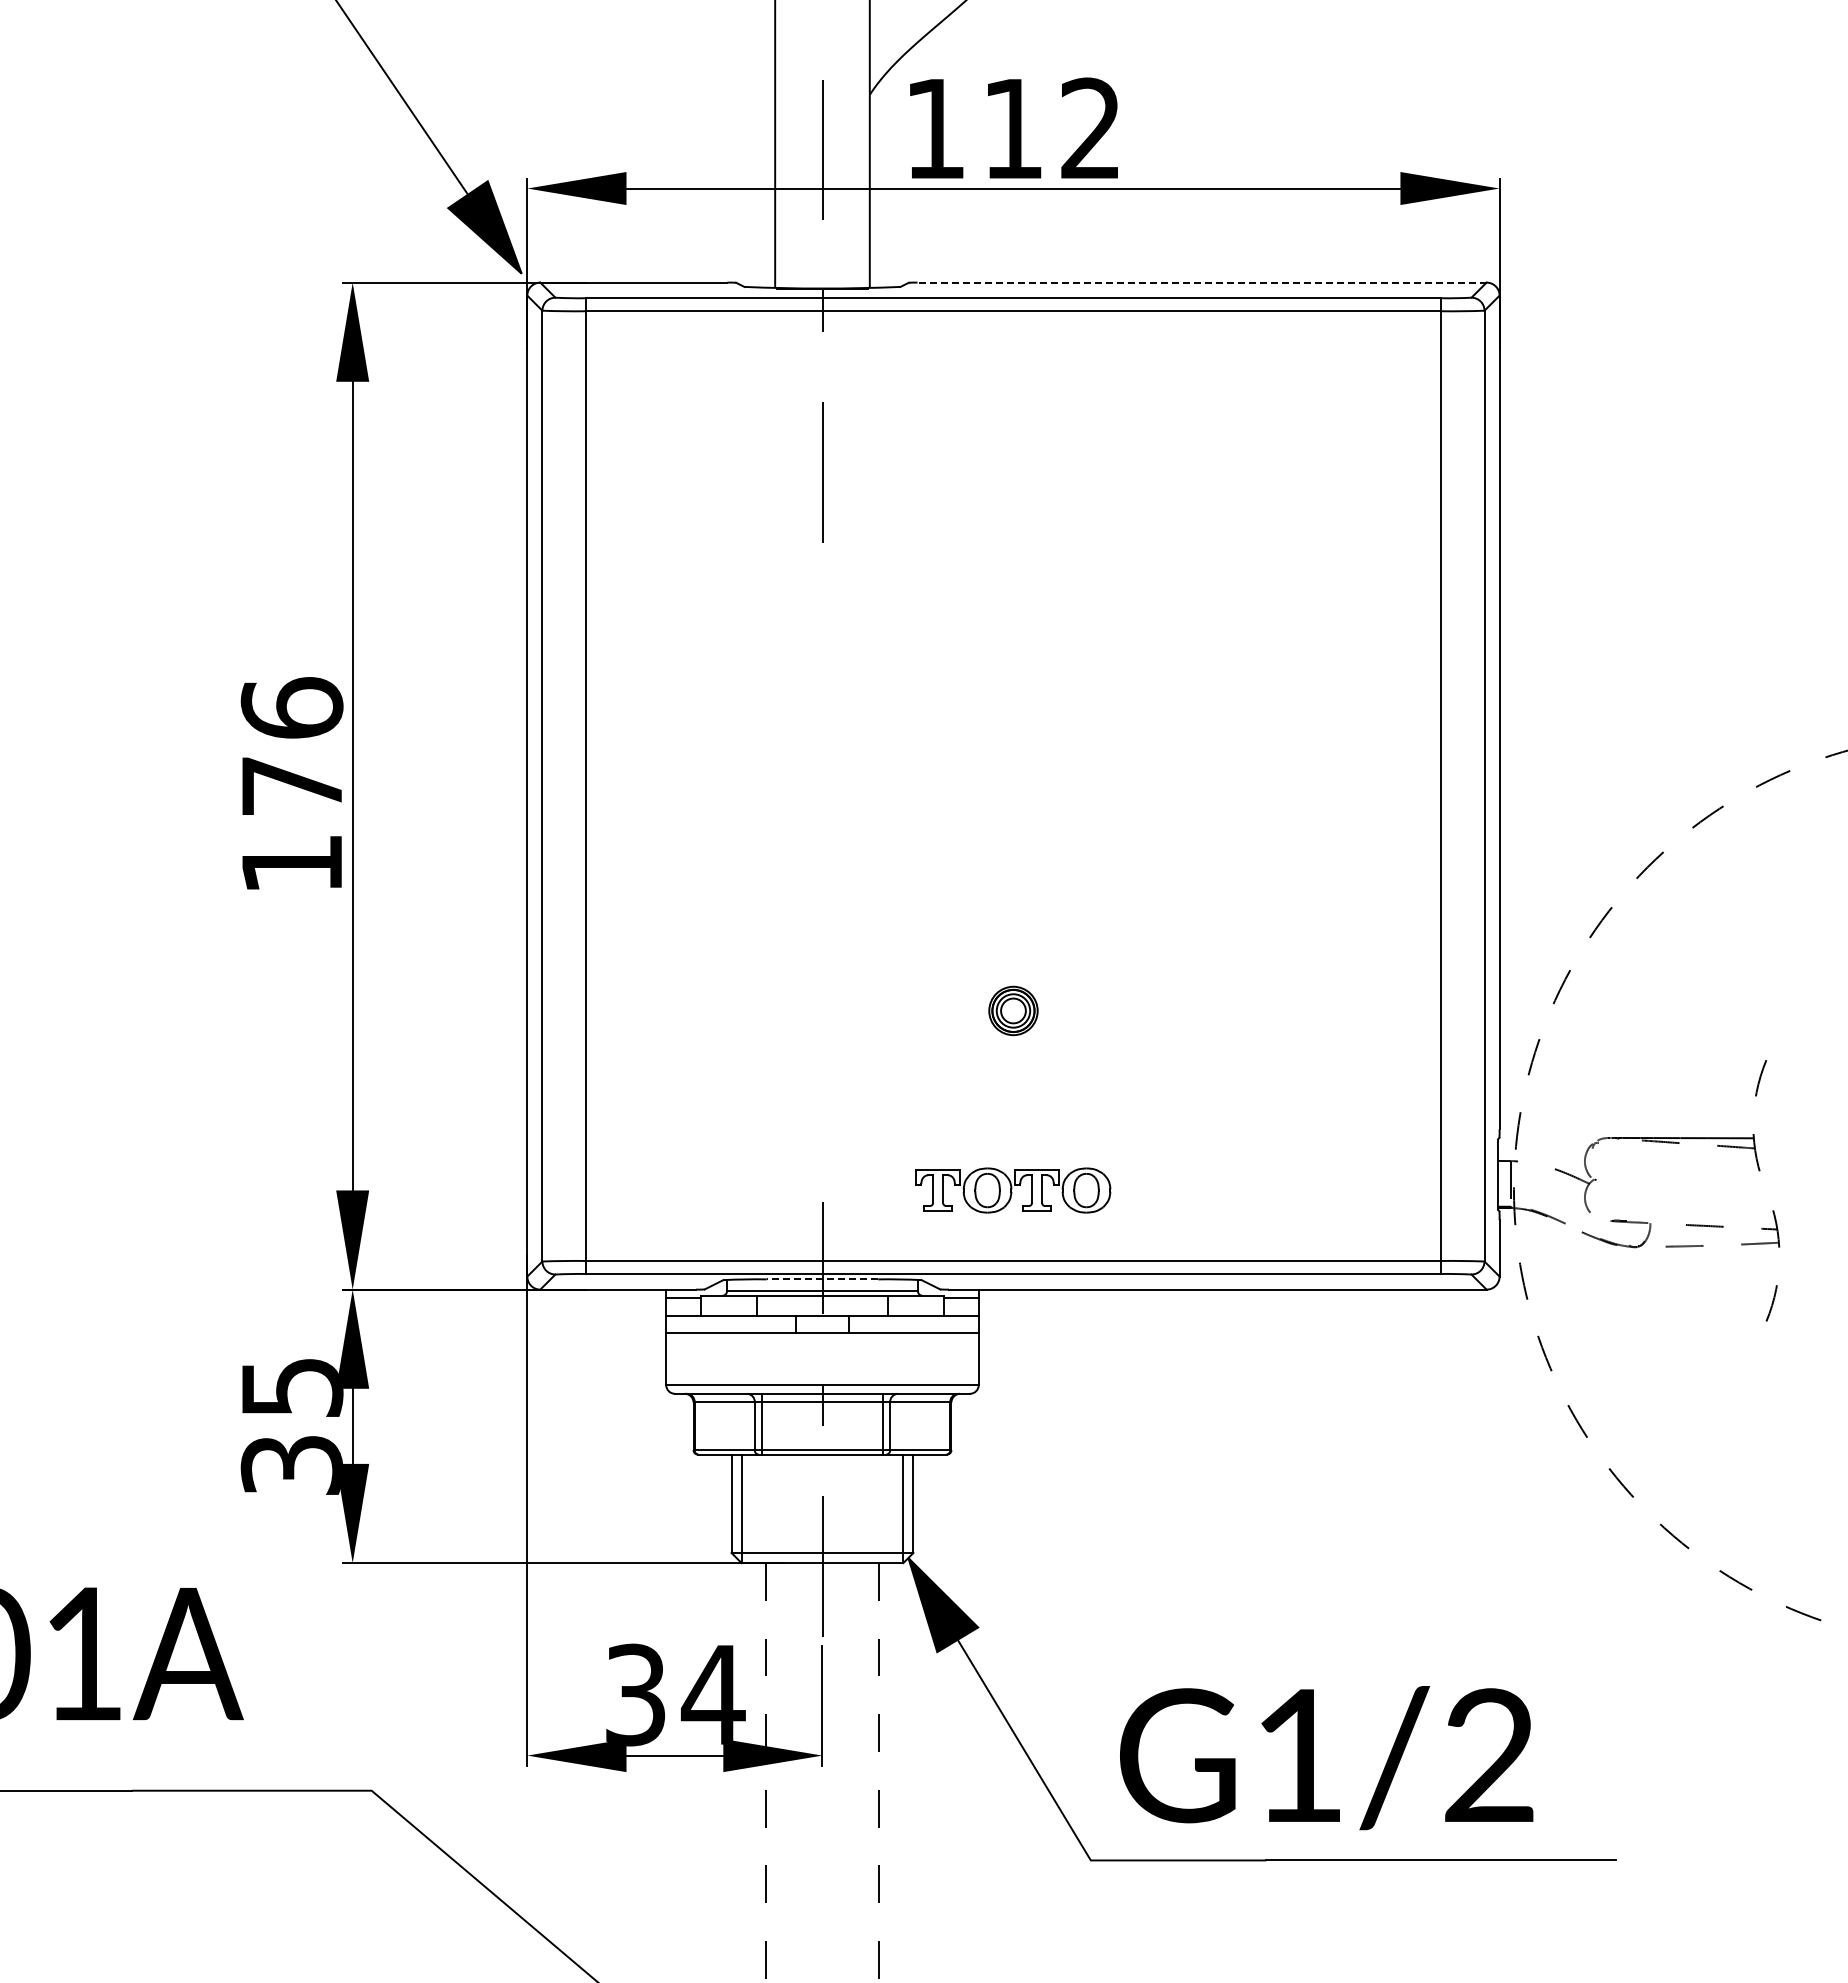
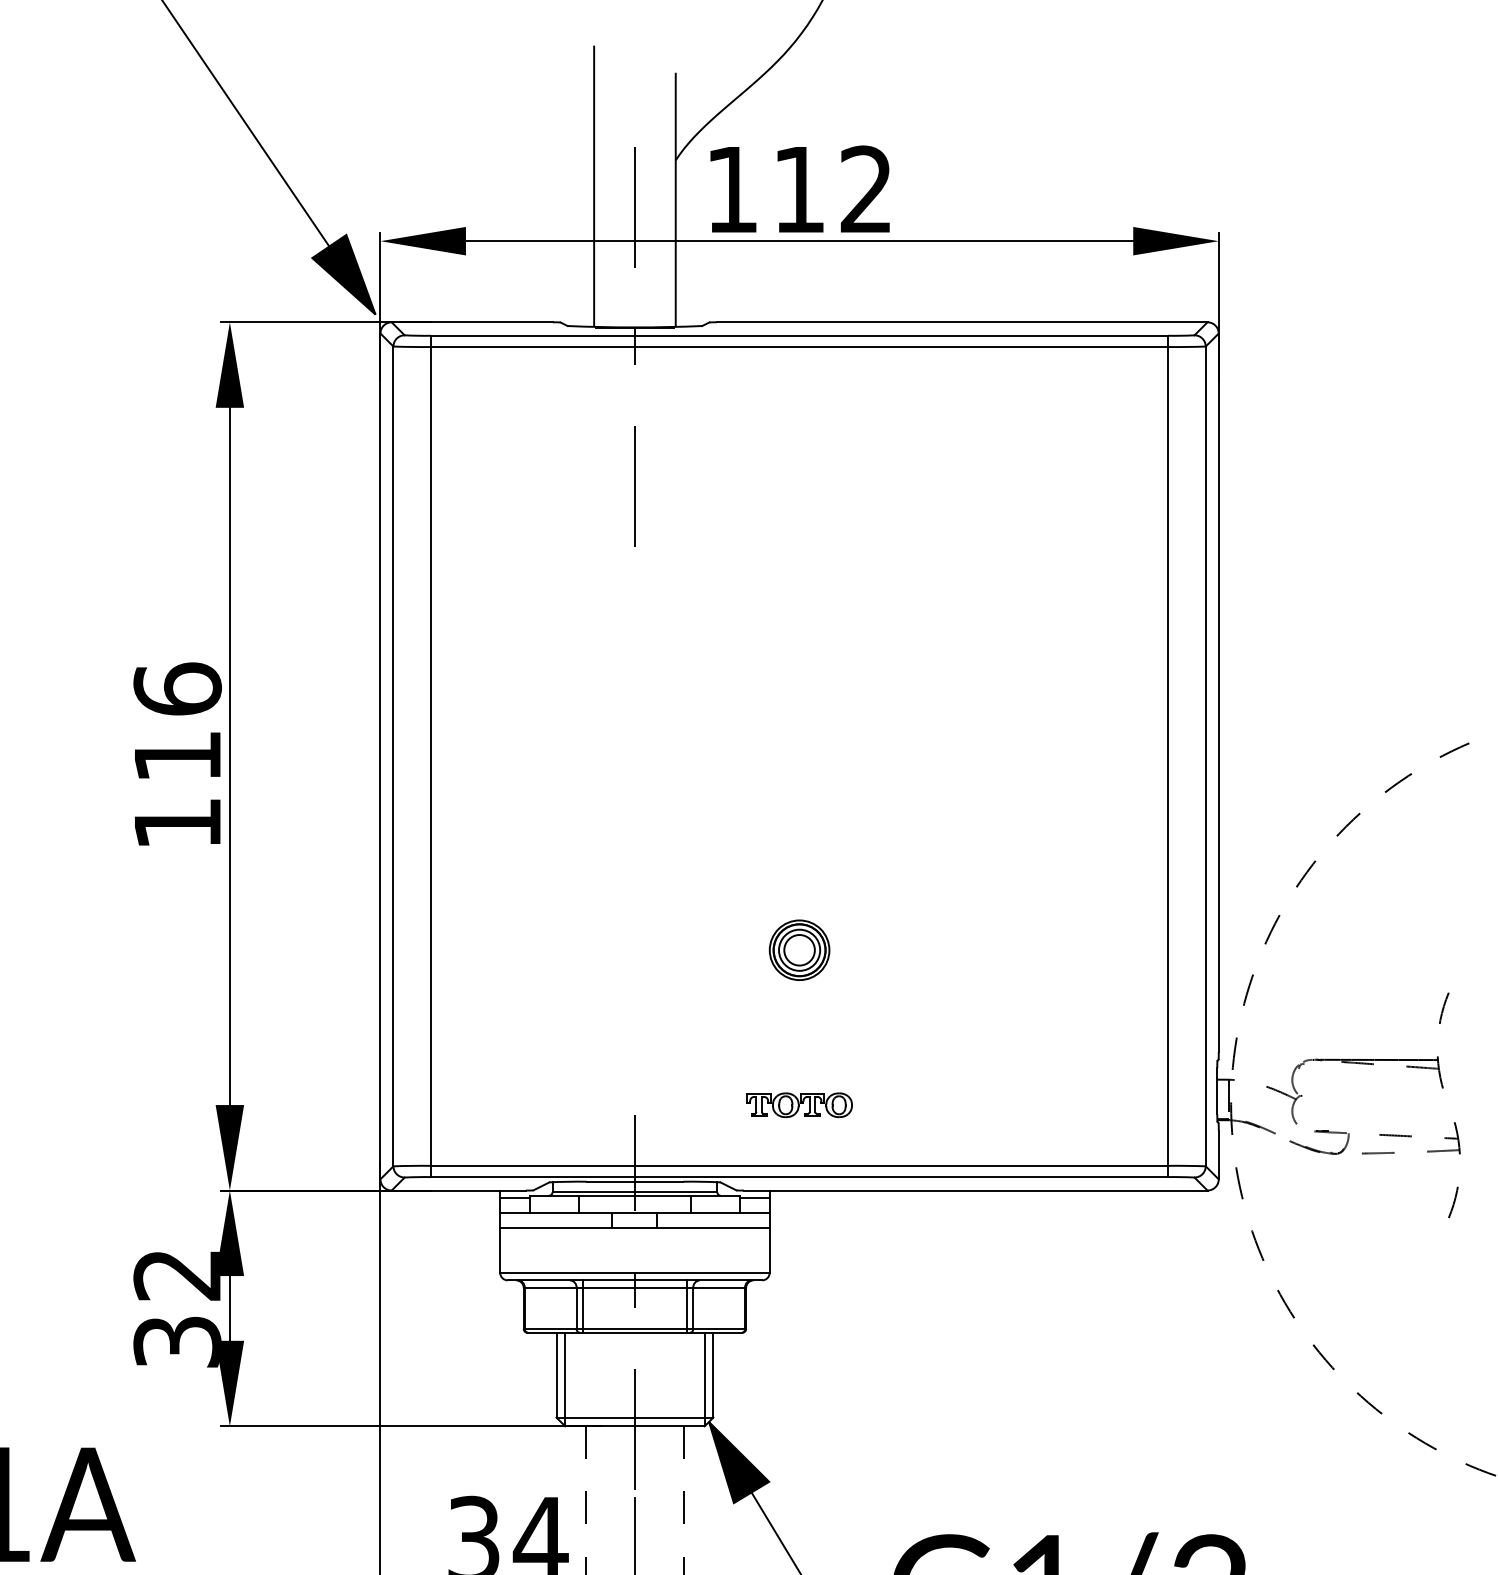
line: (1202, 282) -> (962, 322), dashed -> solid
text: (291, 785) -> (177, 755), 176 -> 116
part: (1013, 1010) -> (799, 949), size x1.43
part: (1013, 1190) -> (799, 1105), size x0.62
line: (822, 1279) -> (634, 1181), dashed -> solid
text: (291, 1388) -> (177, 1275), 35 -> 32

